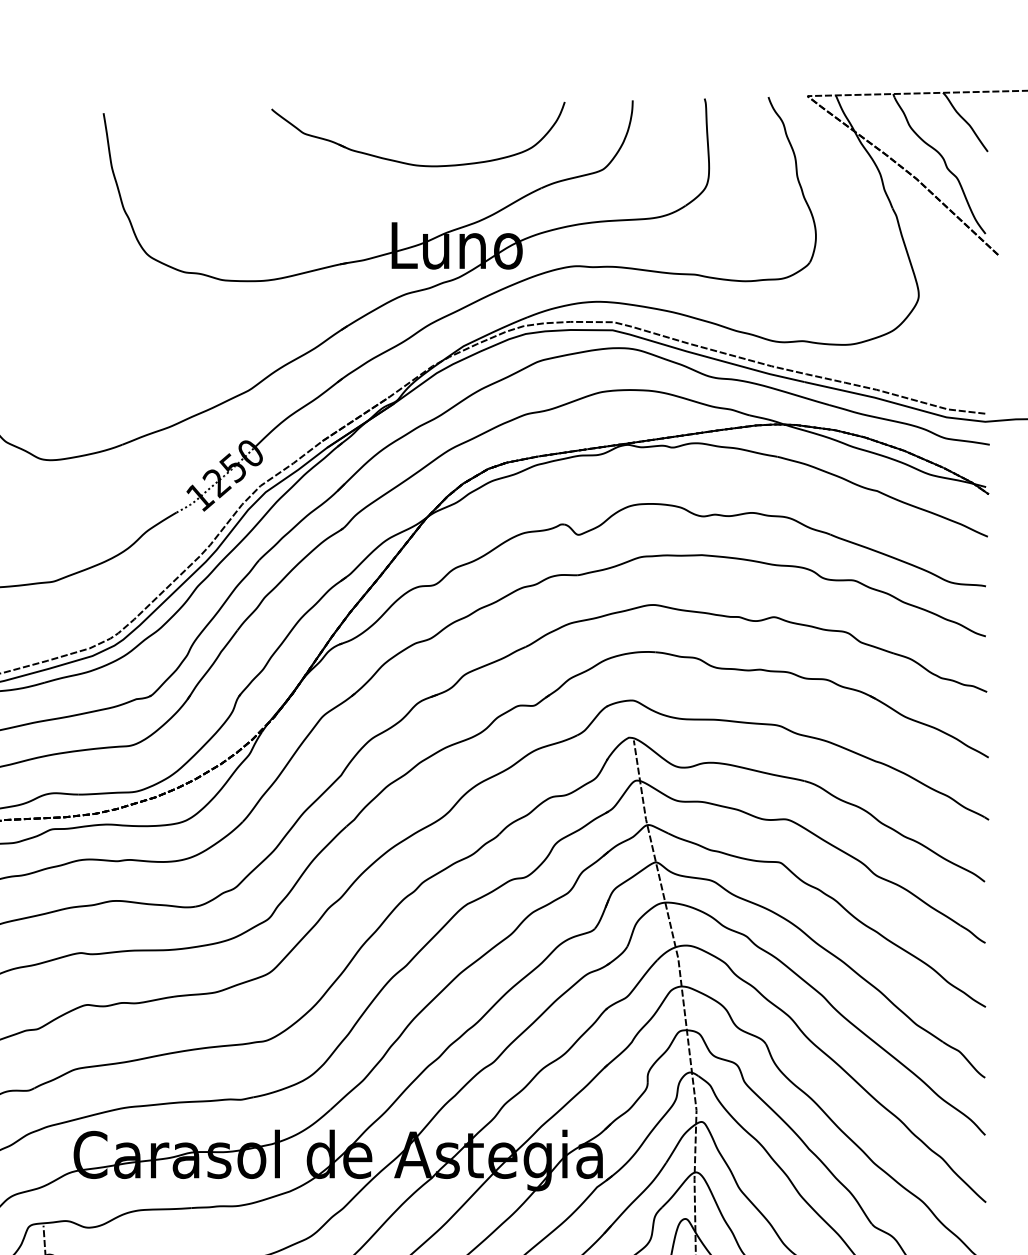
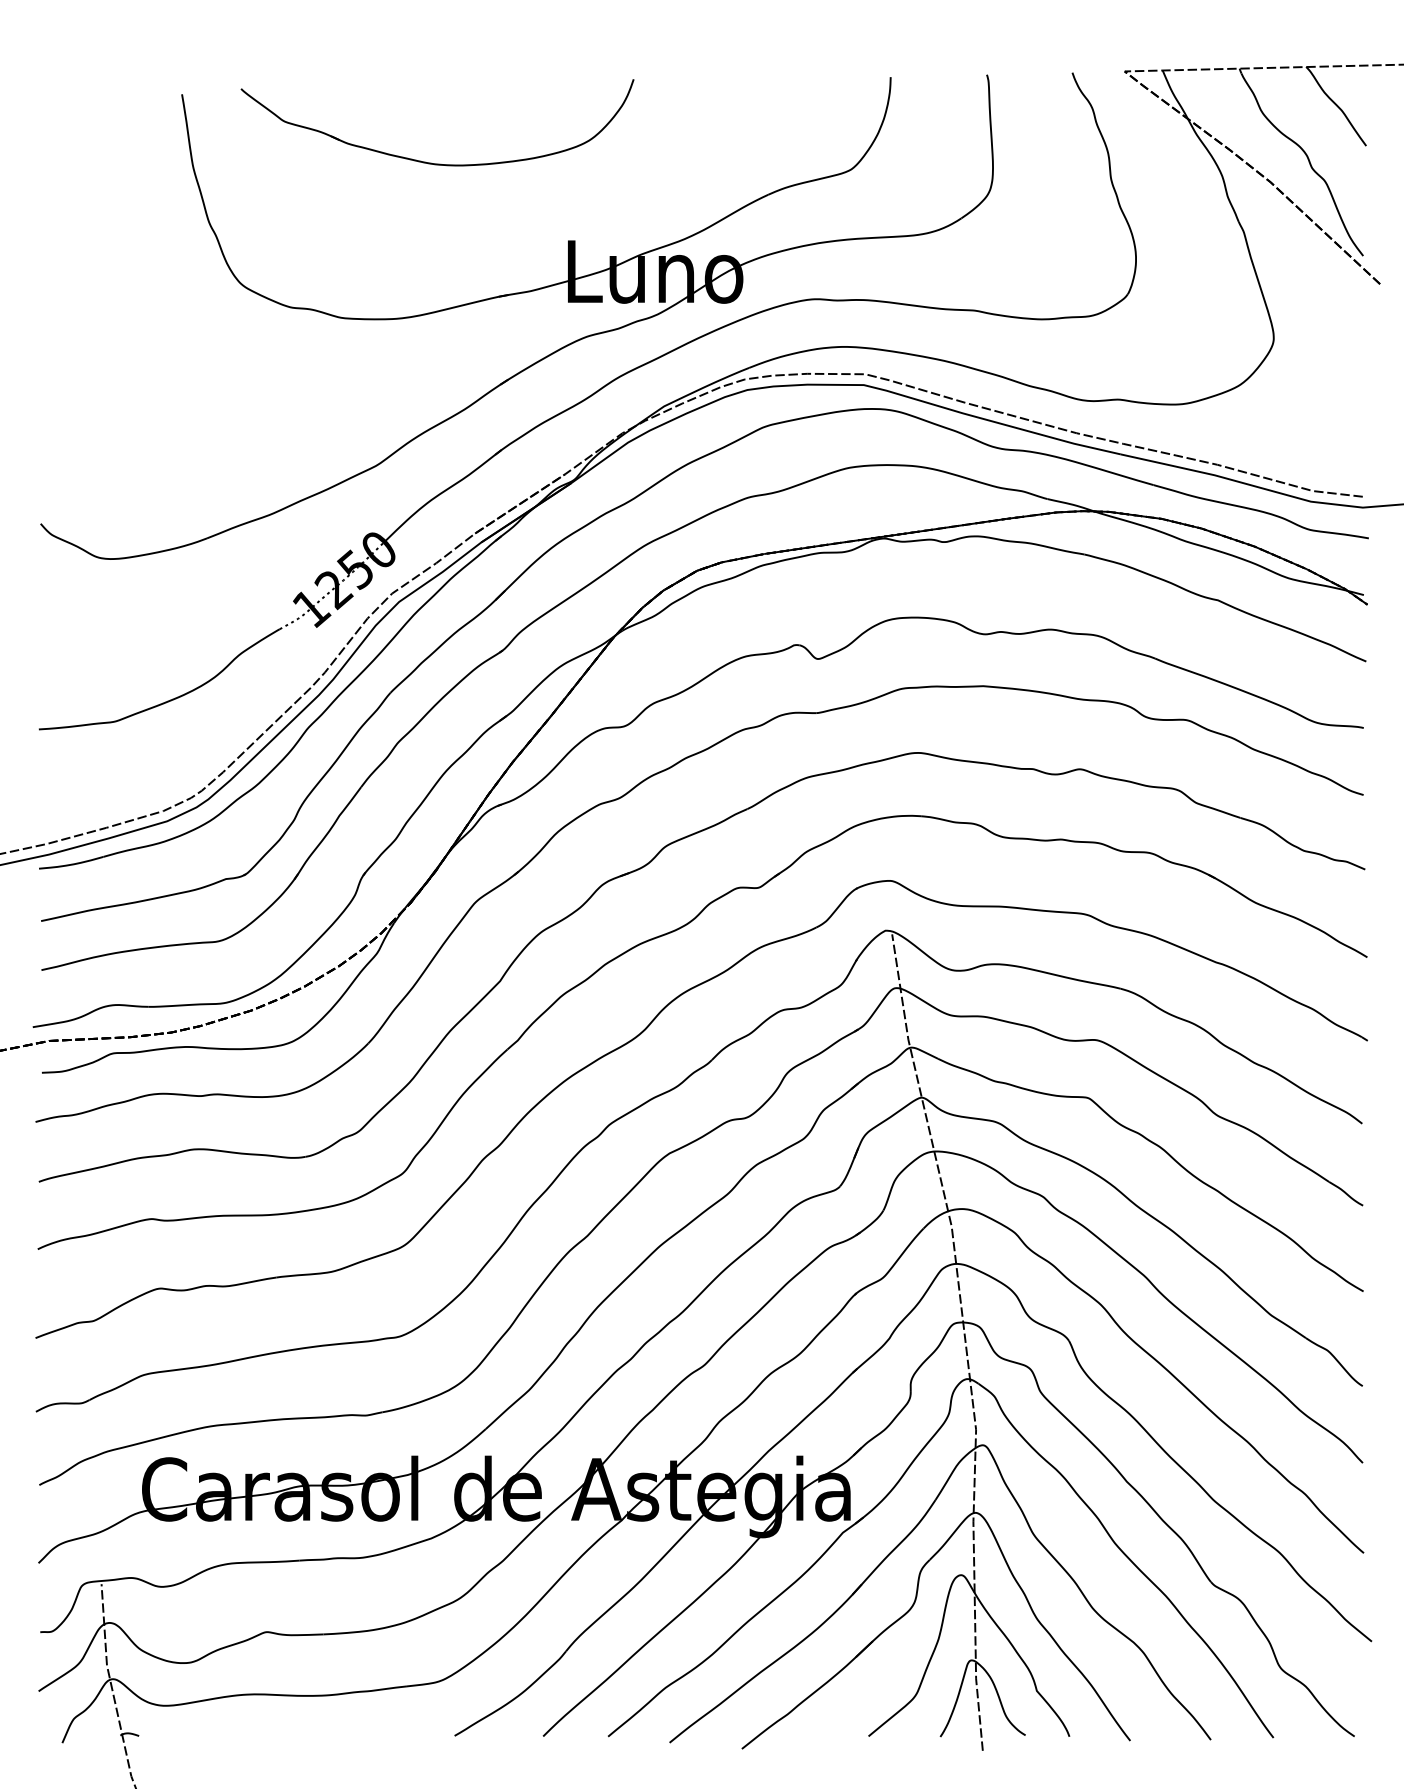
part: (413, 164) -> (431, 162), moved

